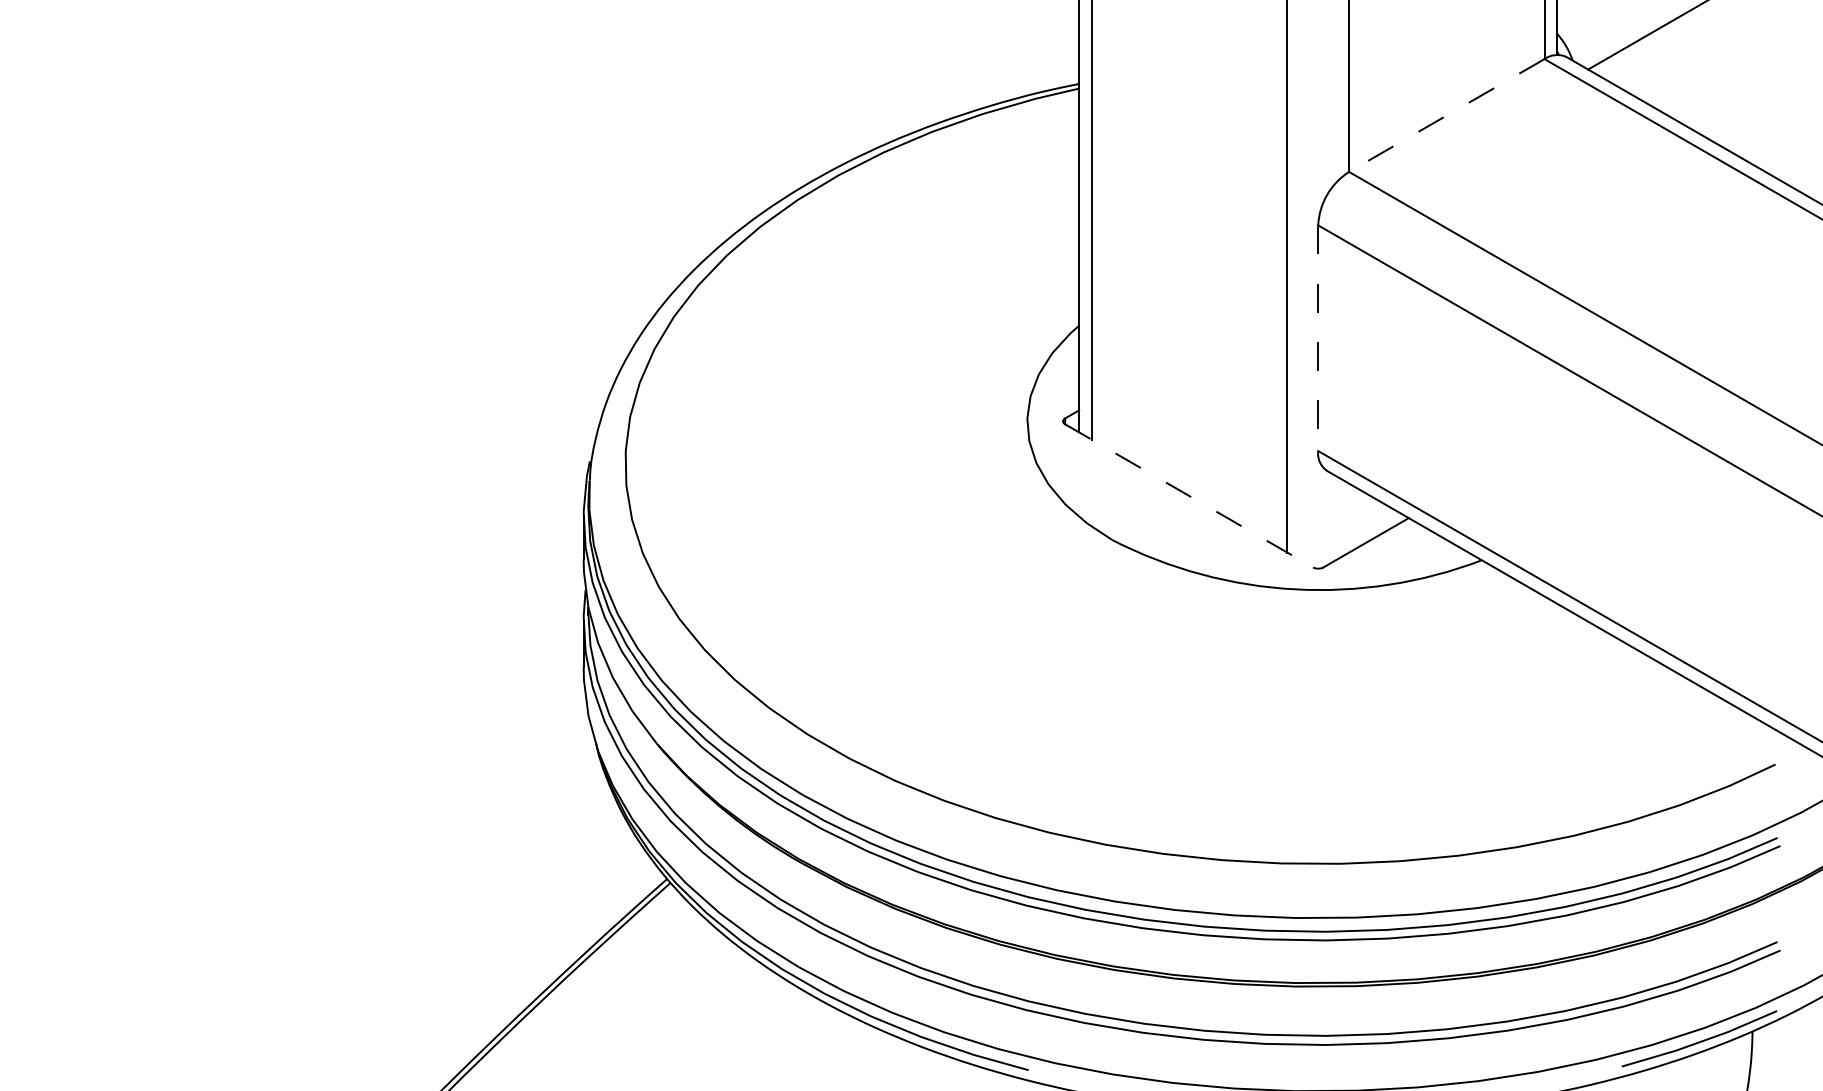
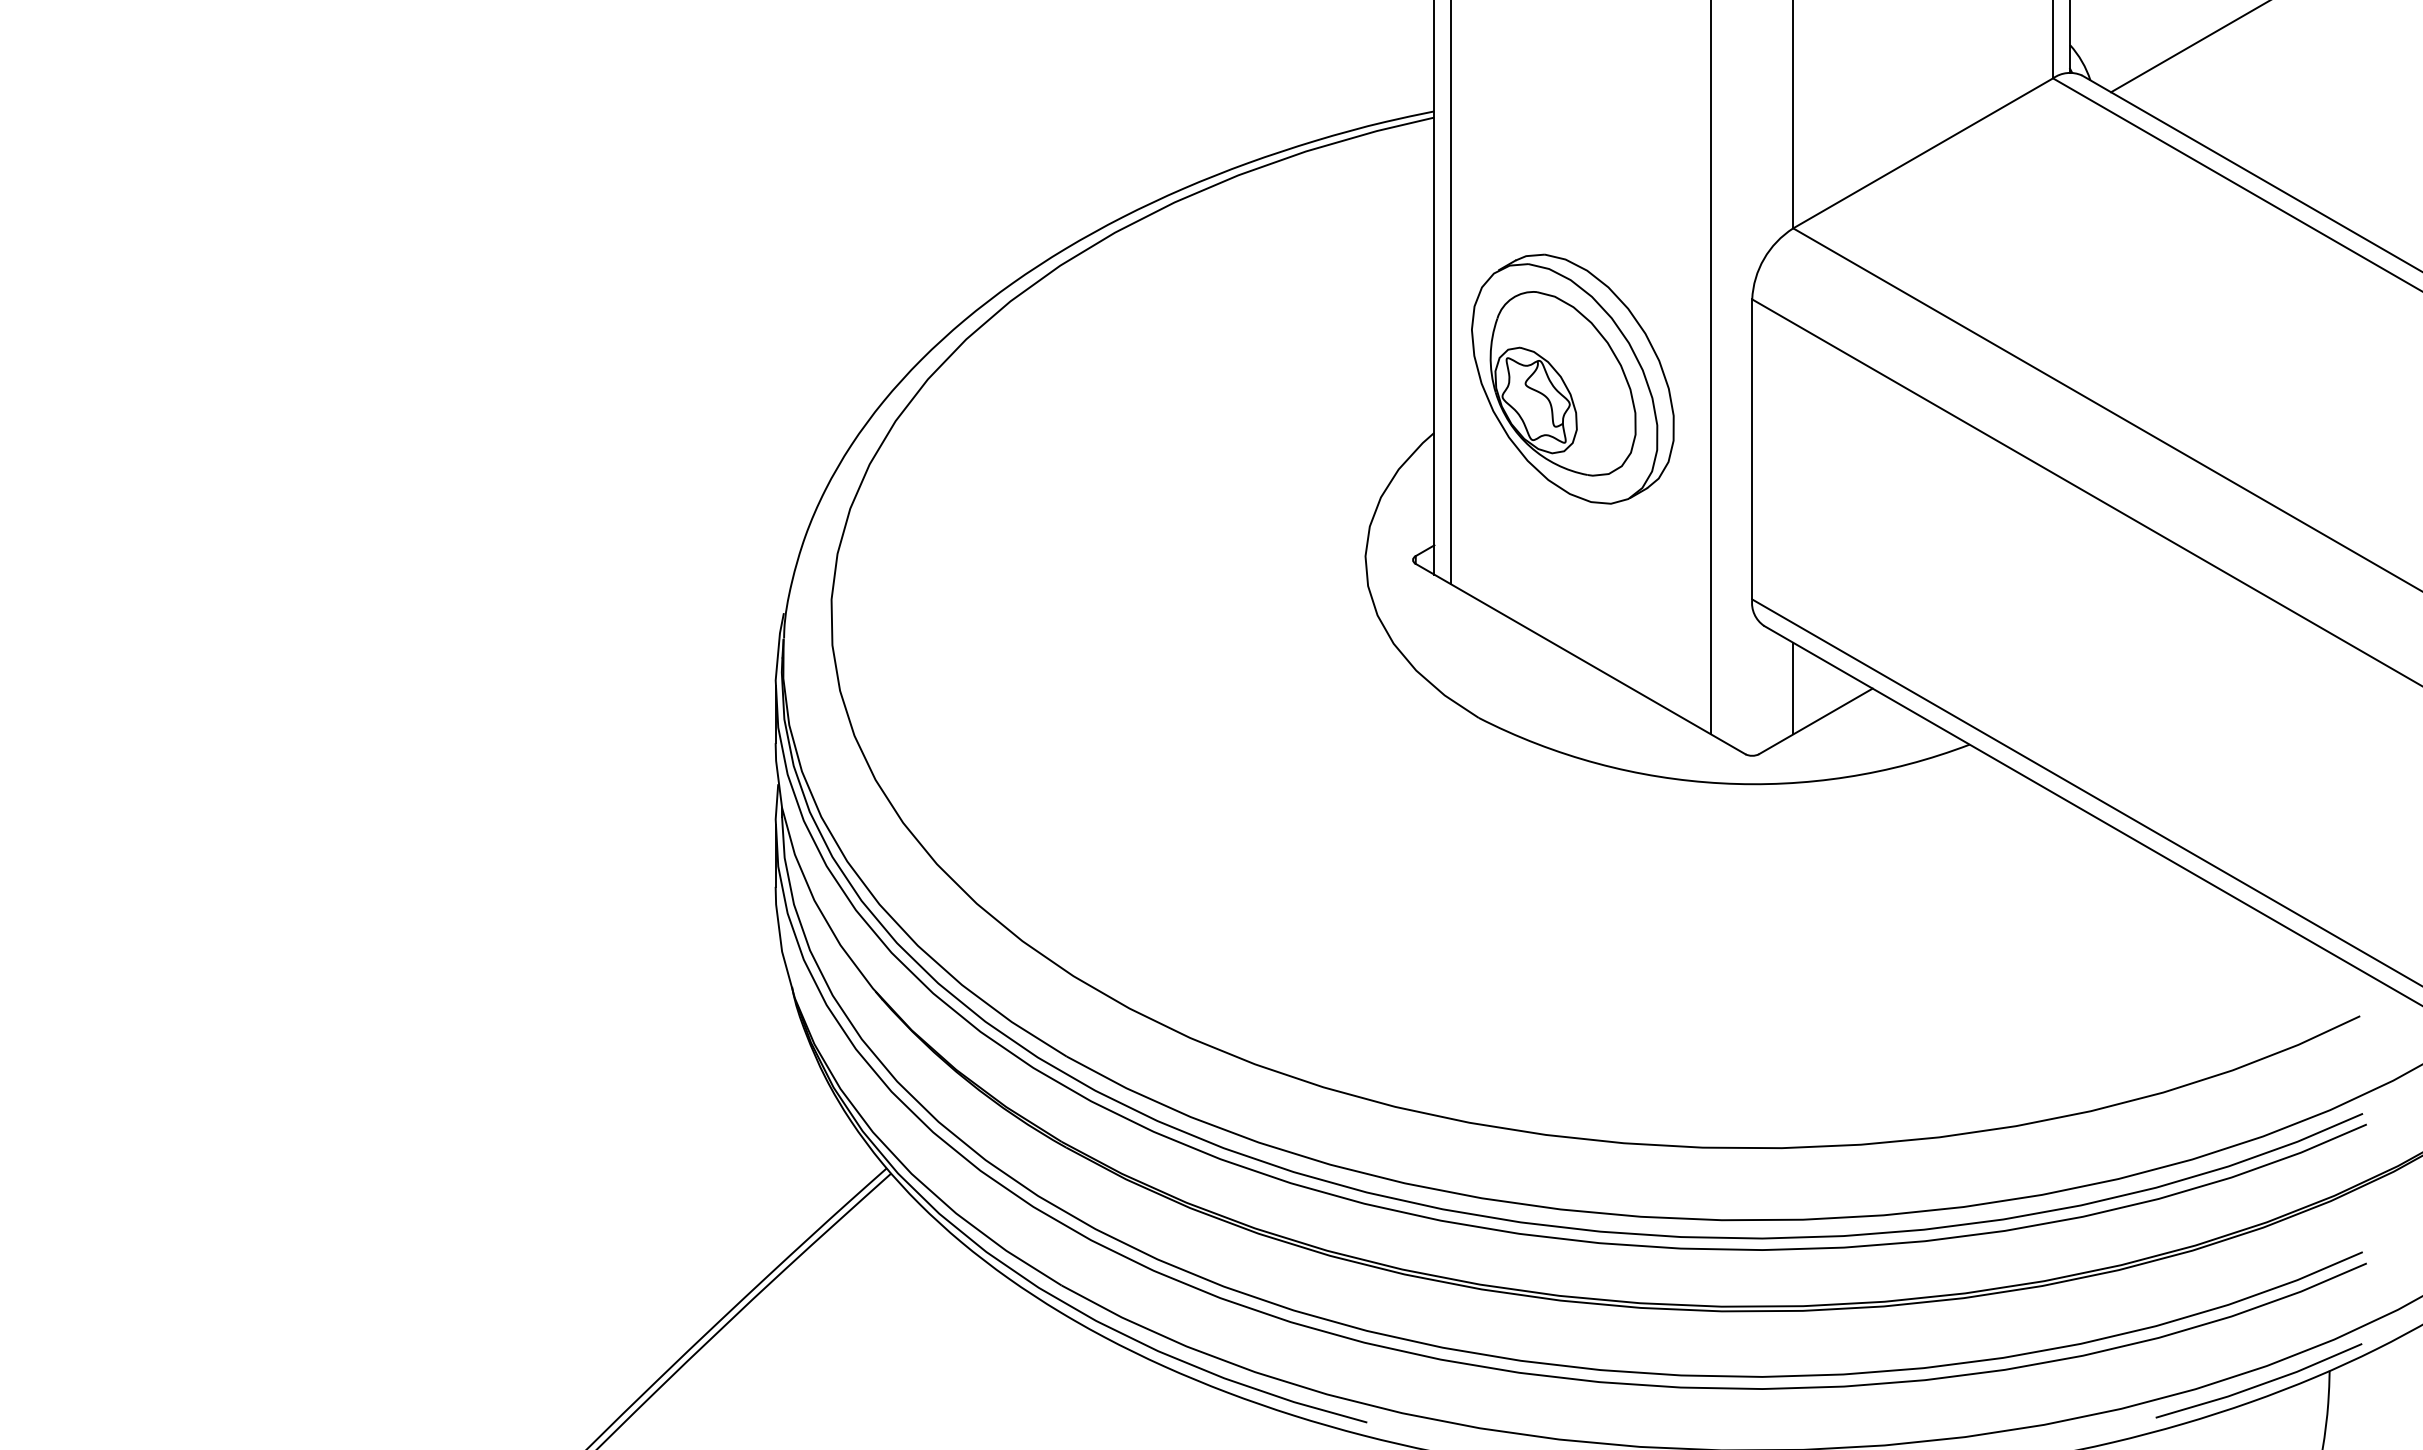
line: (1447, 115) -> (1923, 153), dashed -> solid
part: (1183, 284) -> (1572, 378), added
line: (1318, 338) -> (1752, 449), dashed -> solid
line: (1189, 496) -> (1581, 659), dashed -> solid
line: (1349, 518) -> (1793, 688), added

